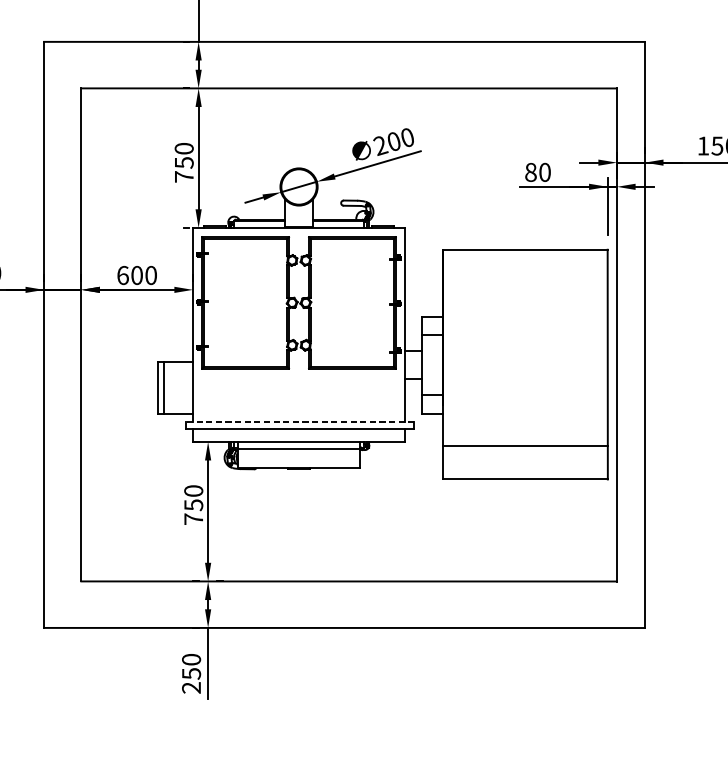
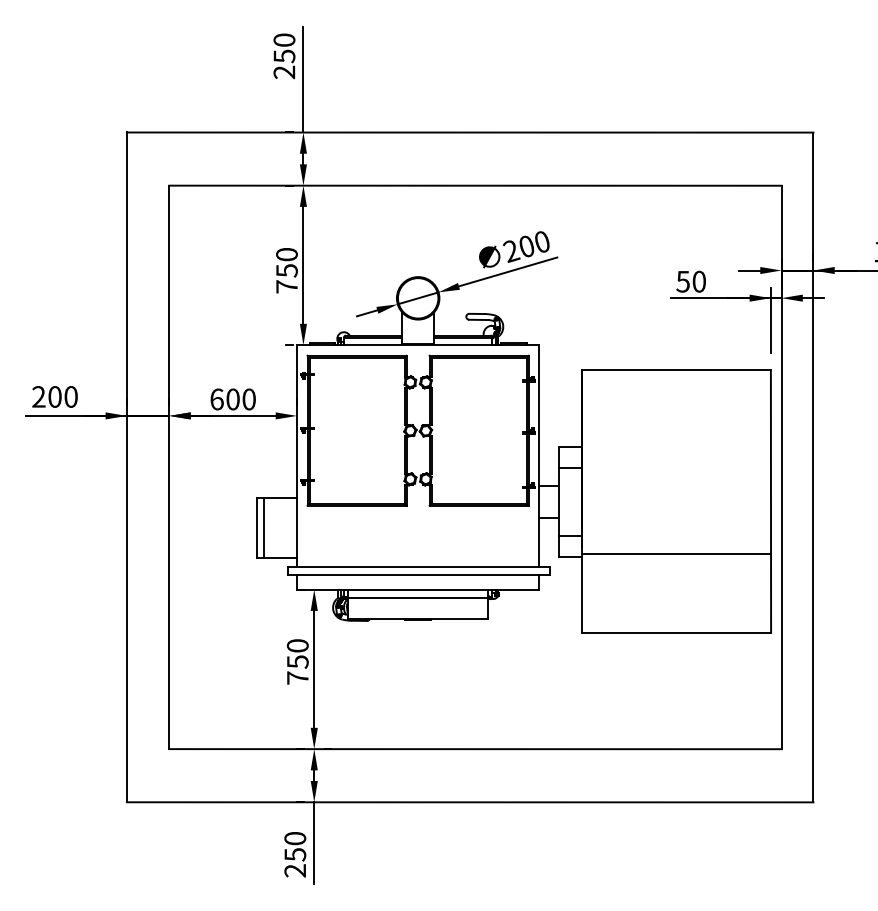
text: (530, 172) -> (682, 281), 80 -> 50
line: (300, 422) -> (419, 567), dashed -> solid
line: (525, 446) -> (676, 553), moved

